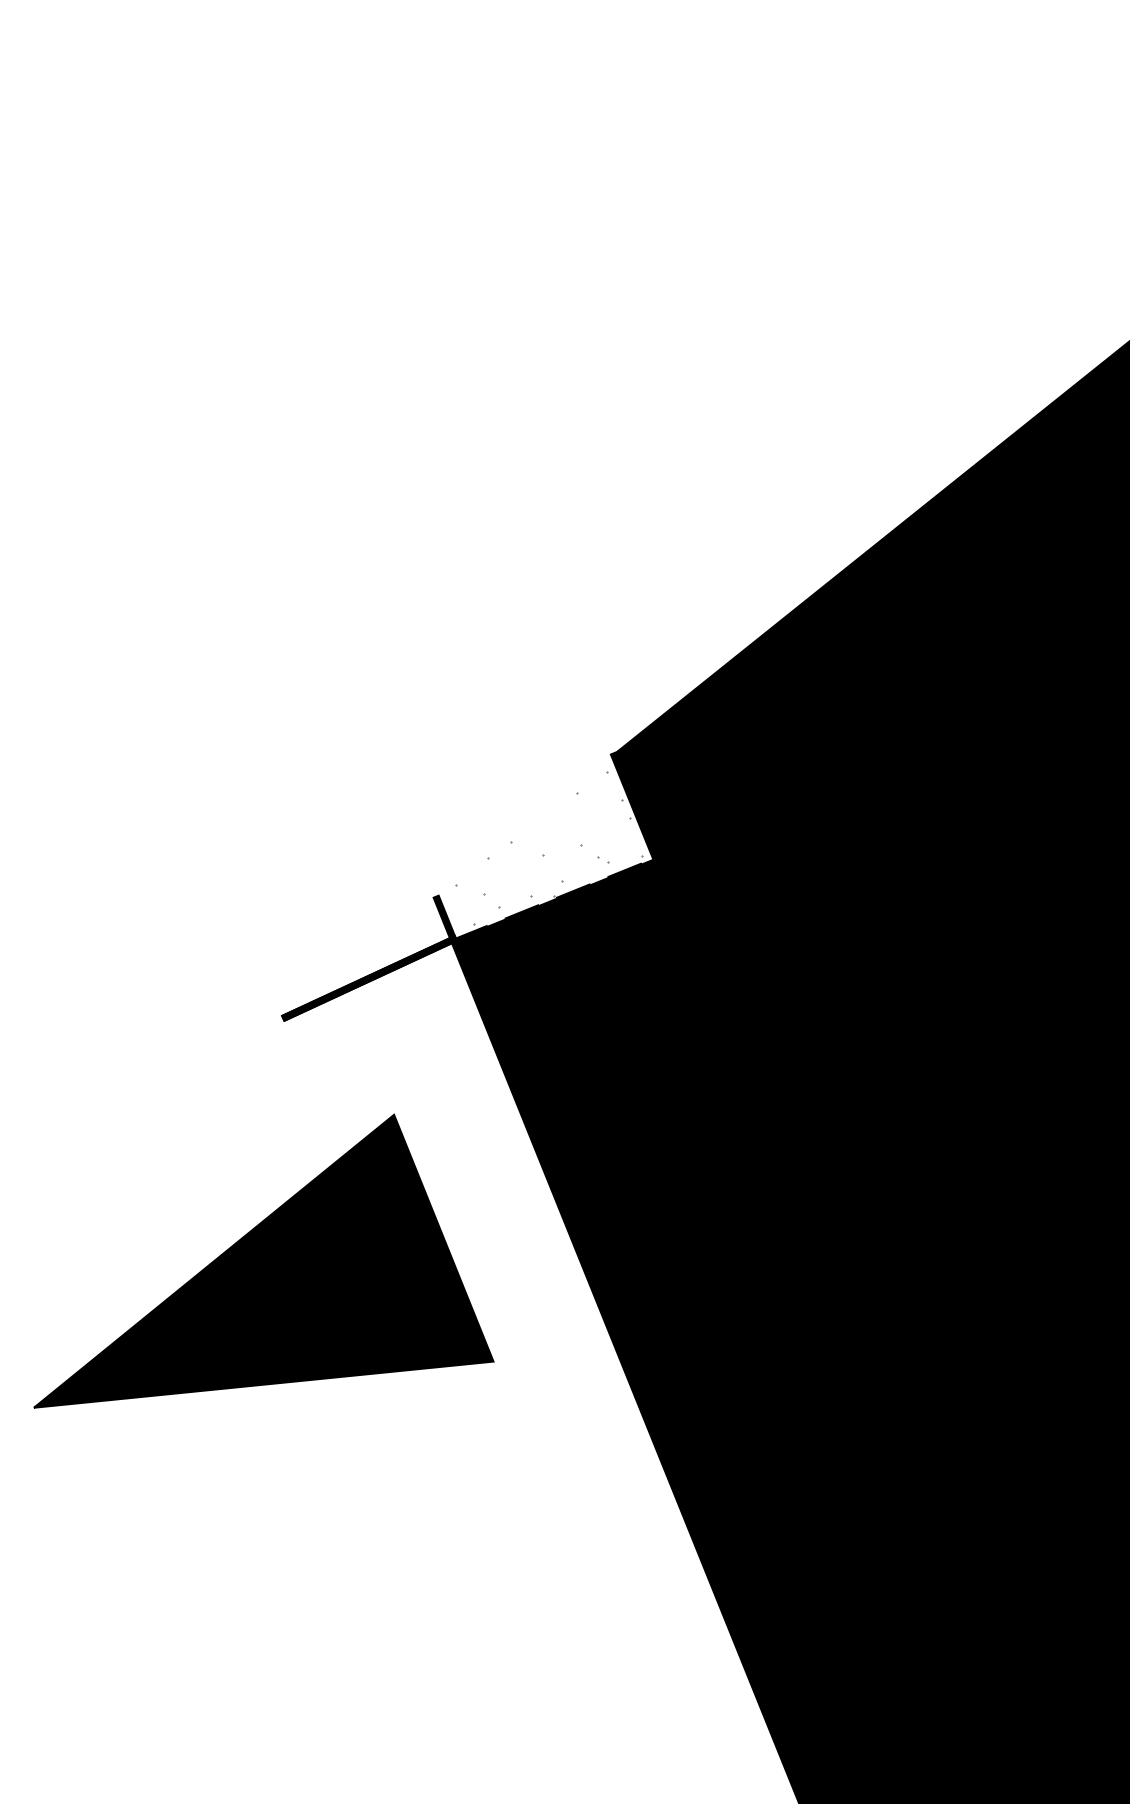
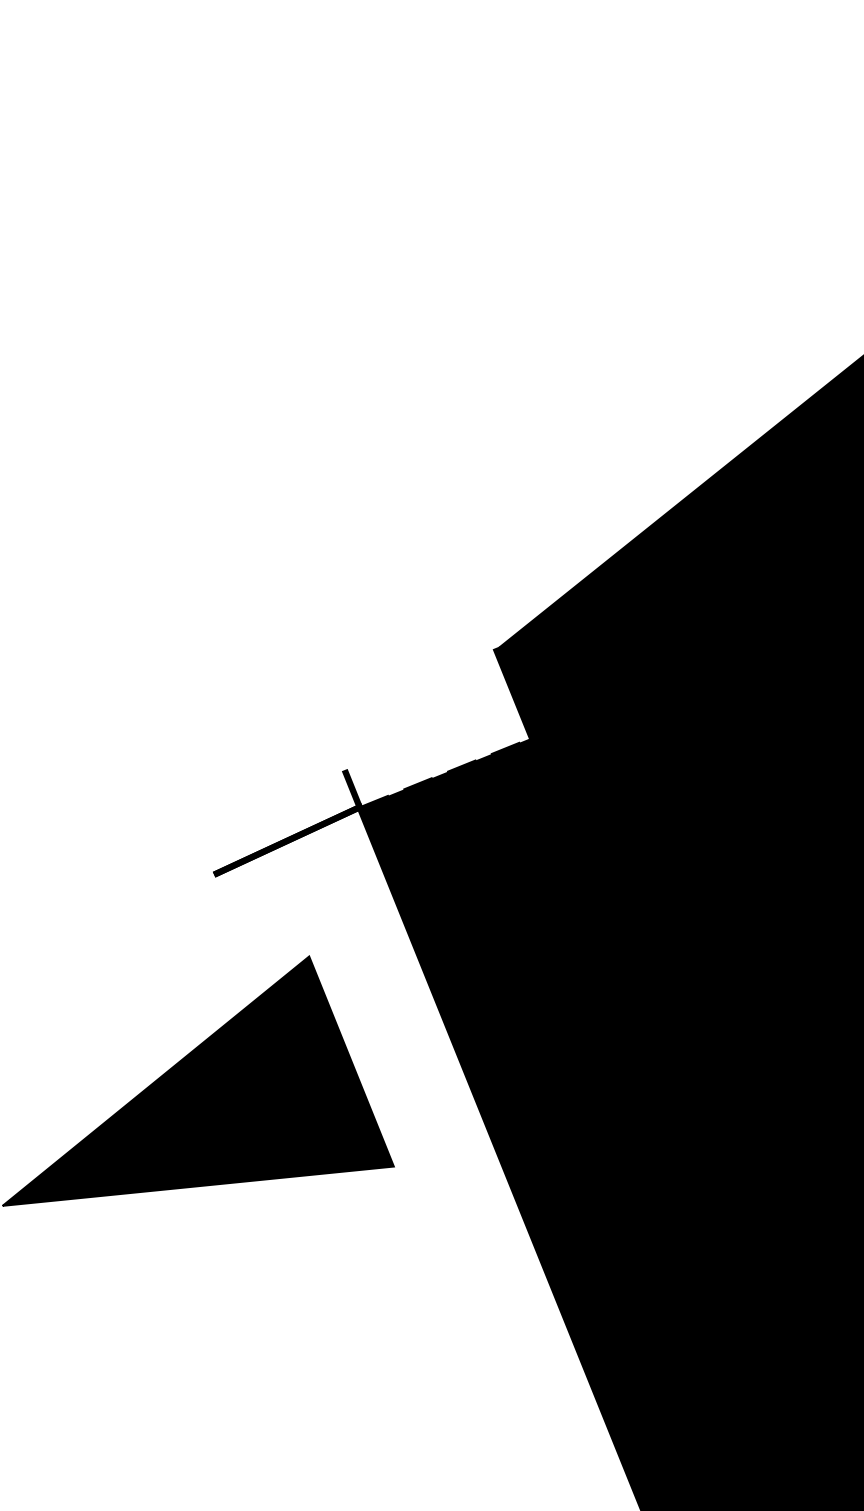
hatch: (548, 847) -> (440, 728), removed

